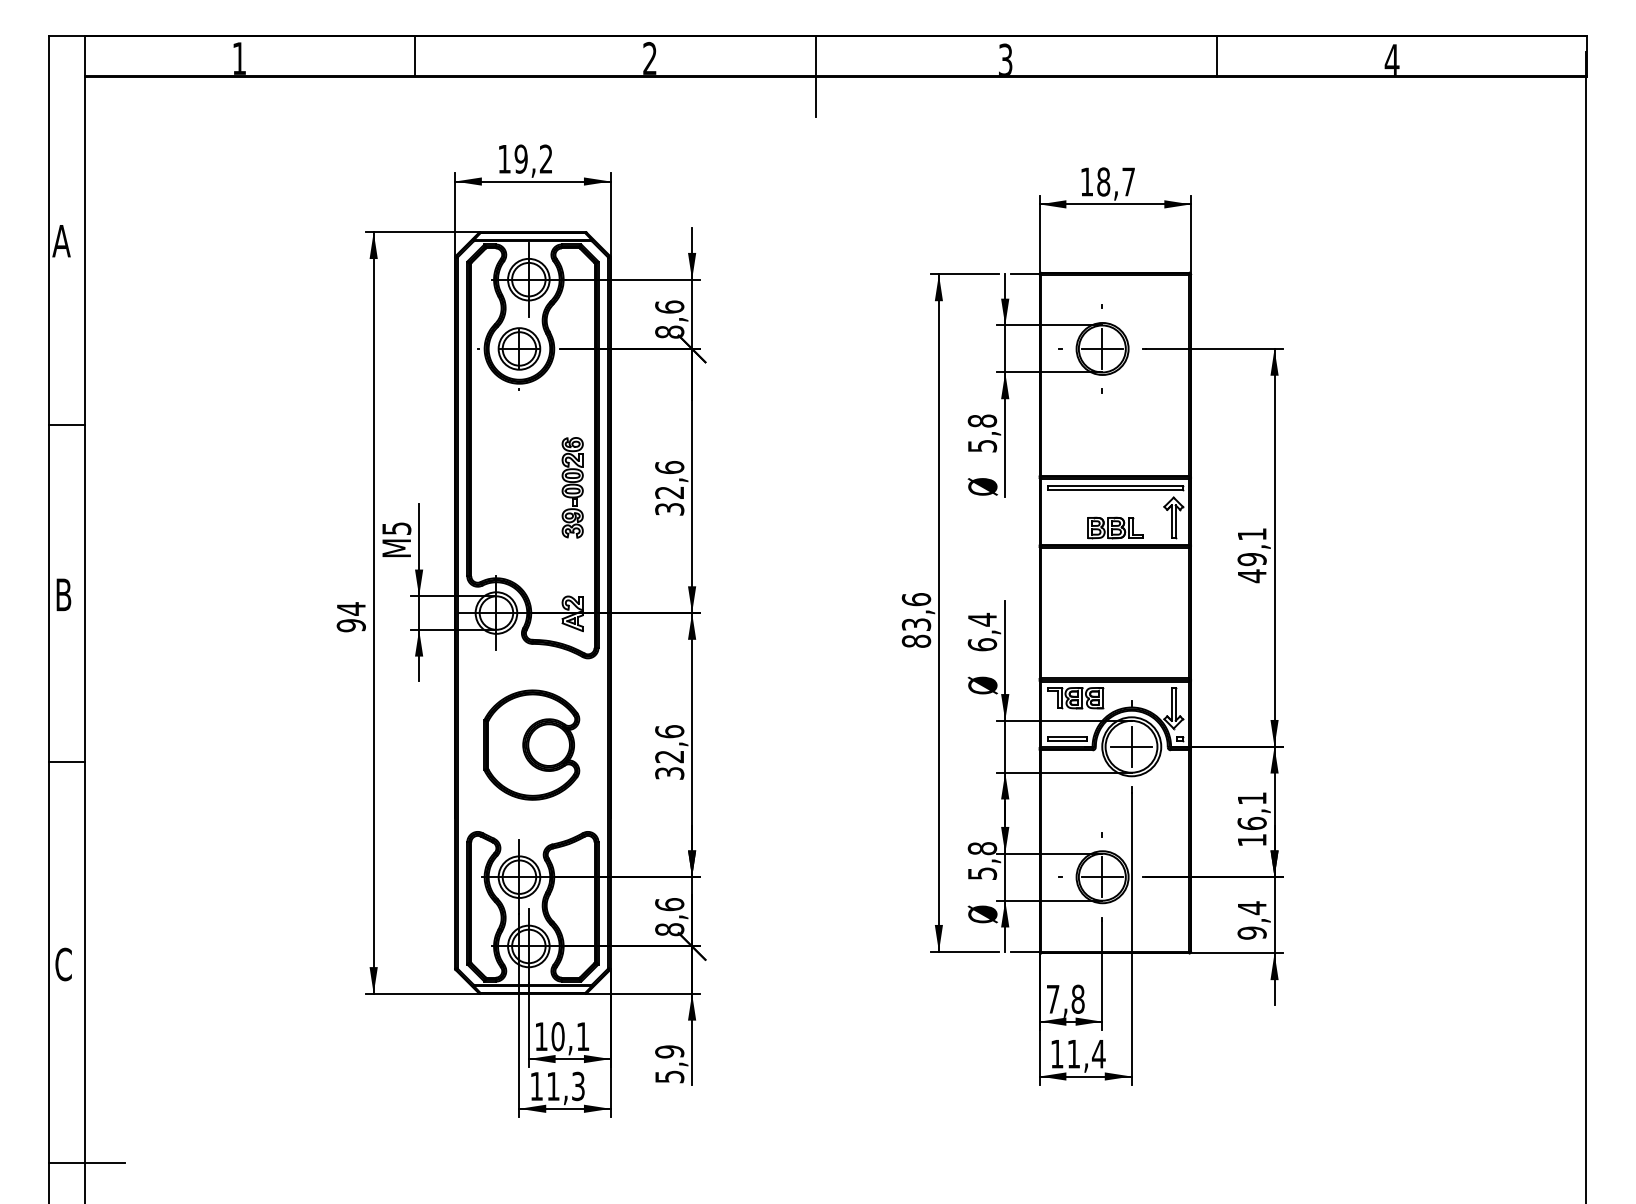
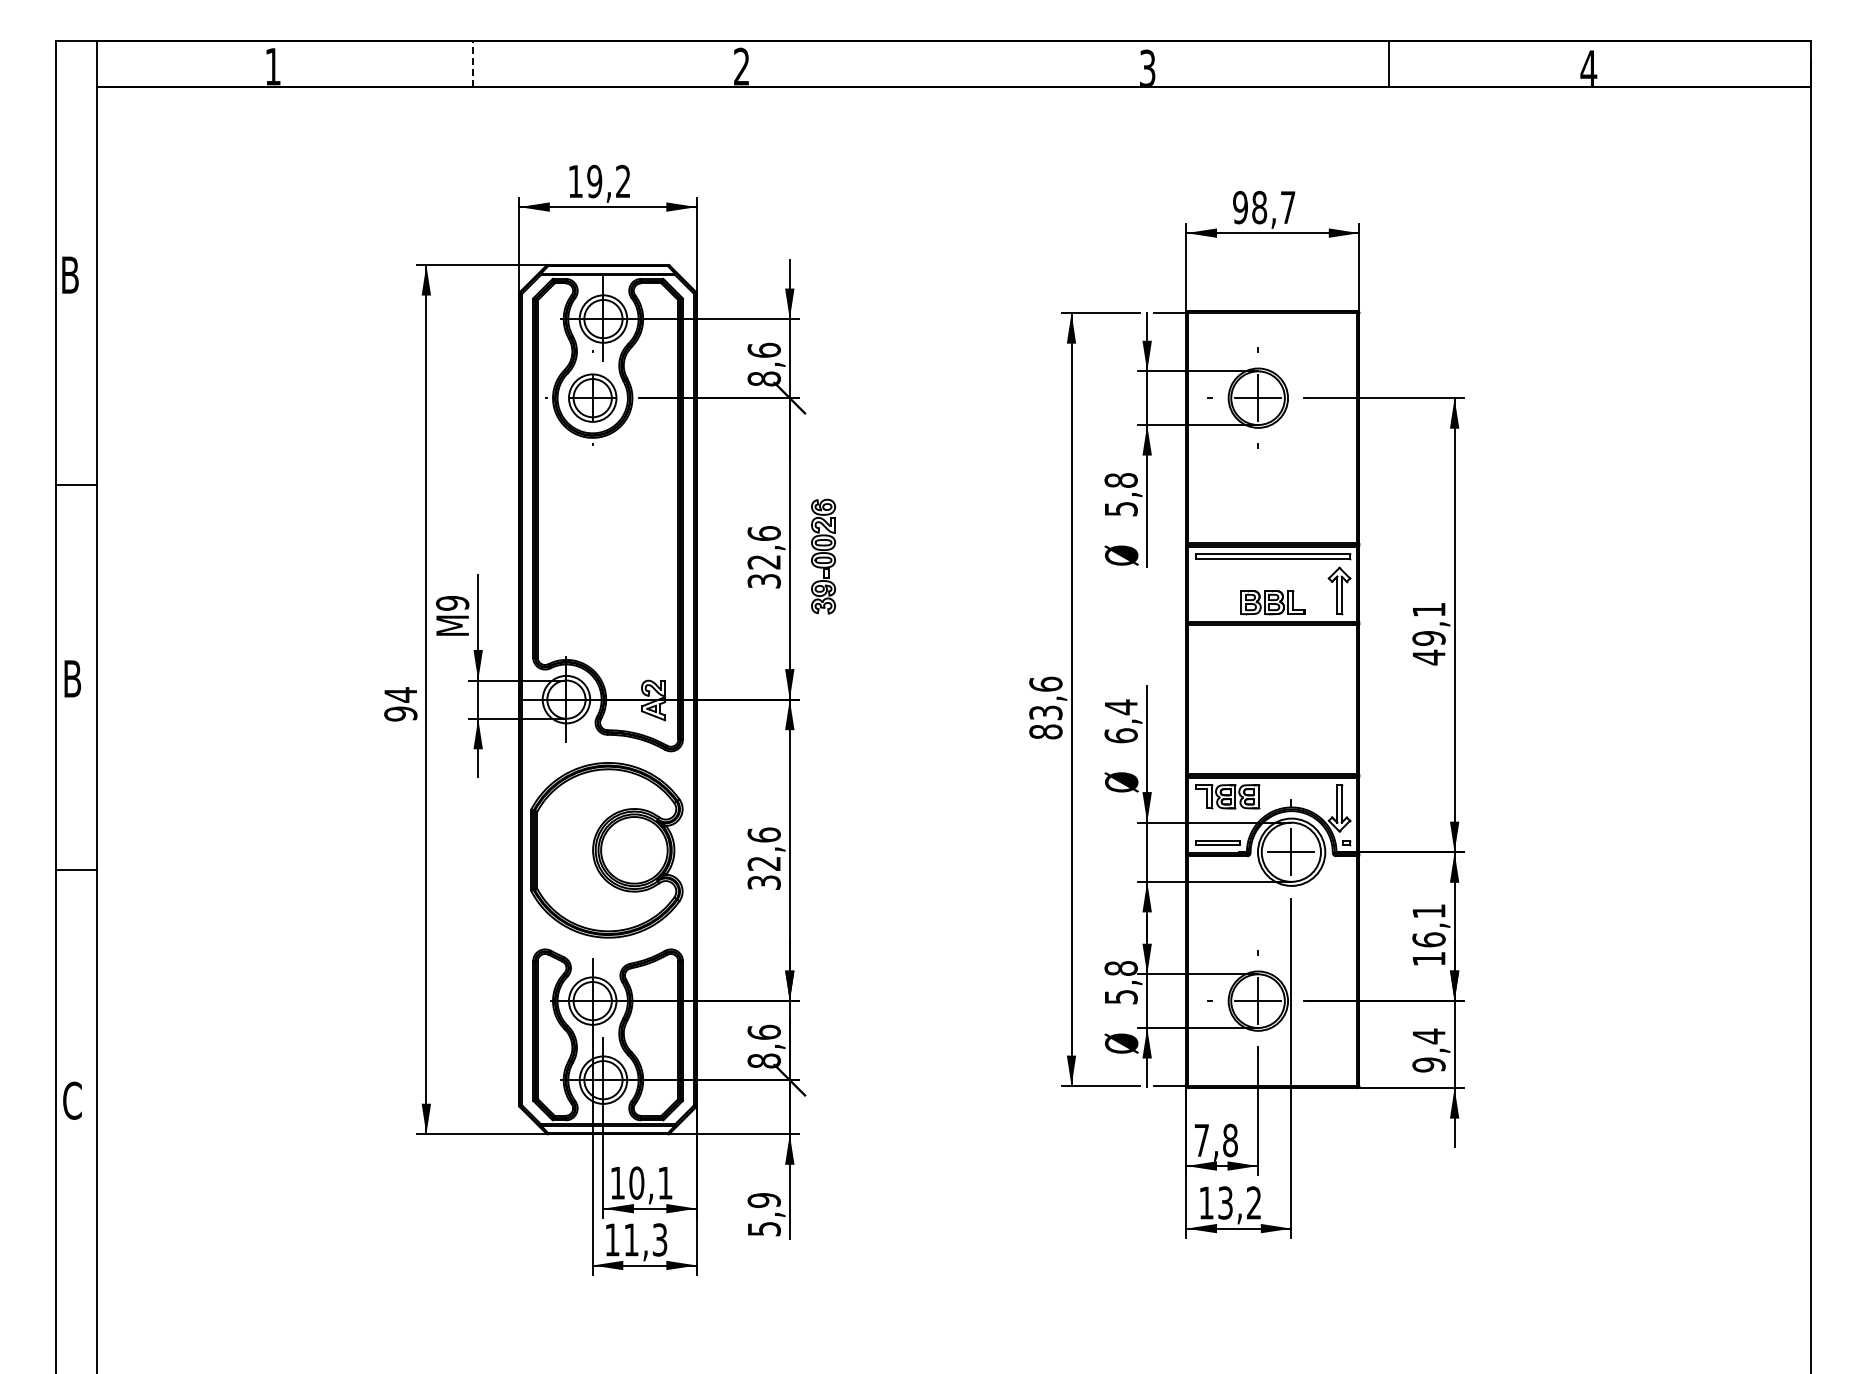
line: (414, 56) -> (473, 64), solid -> dashed
line: (816, 75) -> (931, 86), removed
text: (1086, 181) -> (1240, 207), 18,7 -> 98,7
text: (61, 240) -> (69, 274), A -> B
part: (572, 487) -> (823, 556), moved
text: (396, 527) -> (452, 602), M5 -> M9
part: (531, 745) -> (606, 850), size x1.4
text: (1086, 1053) -> (1239, 1202), 11,4 -> 13,2
line: (87, 1163) -> (99, 1327), removed

